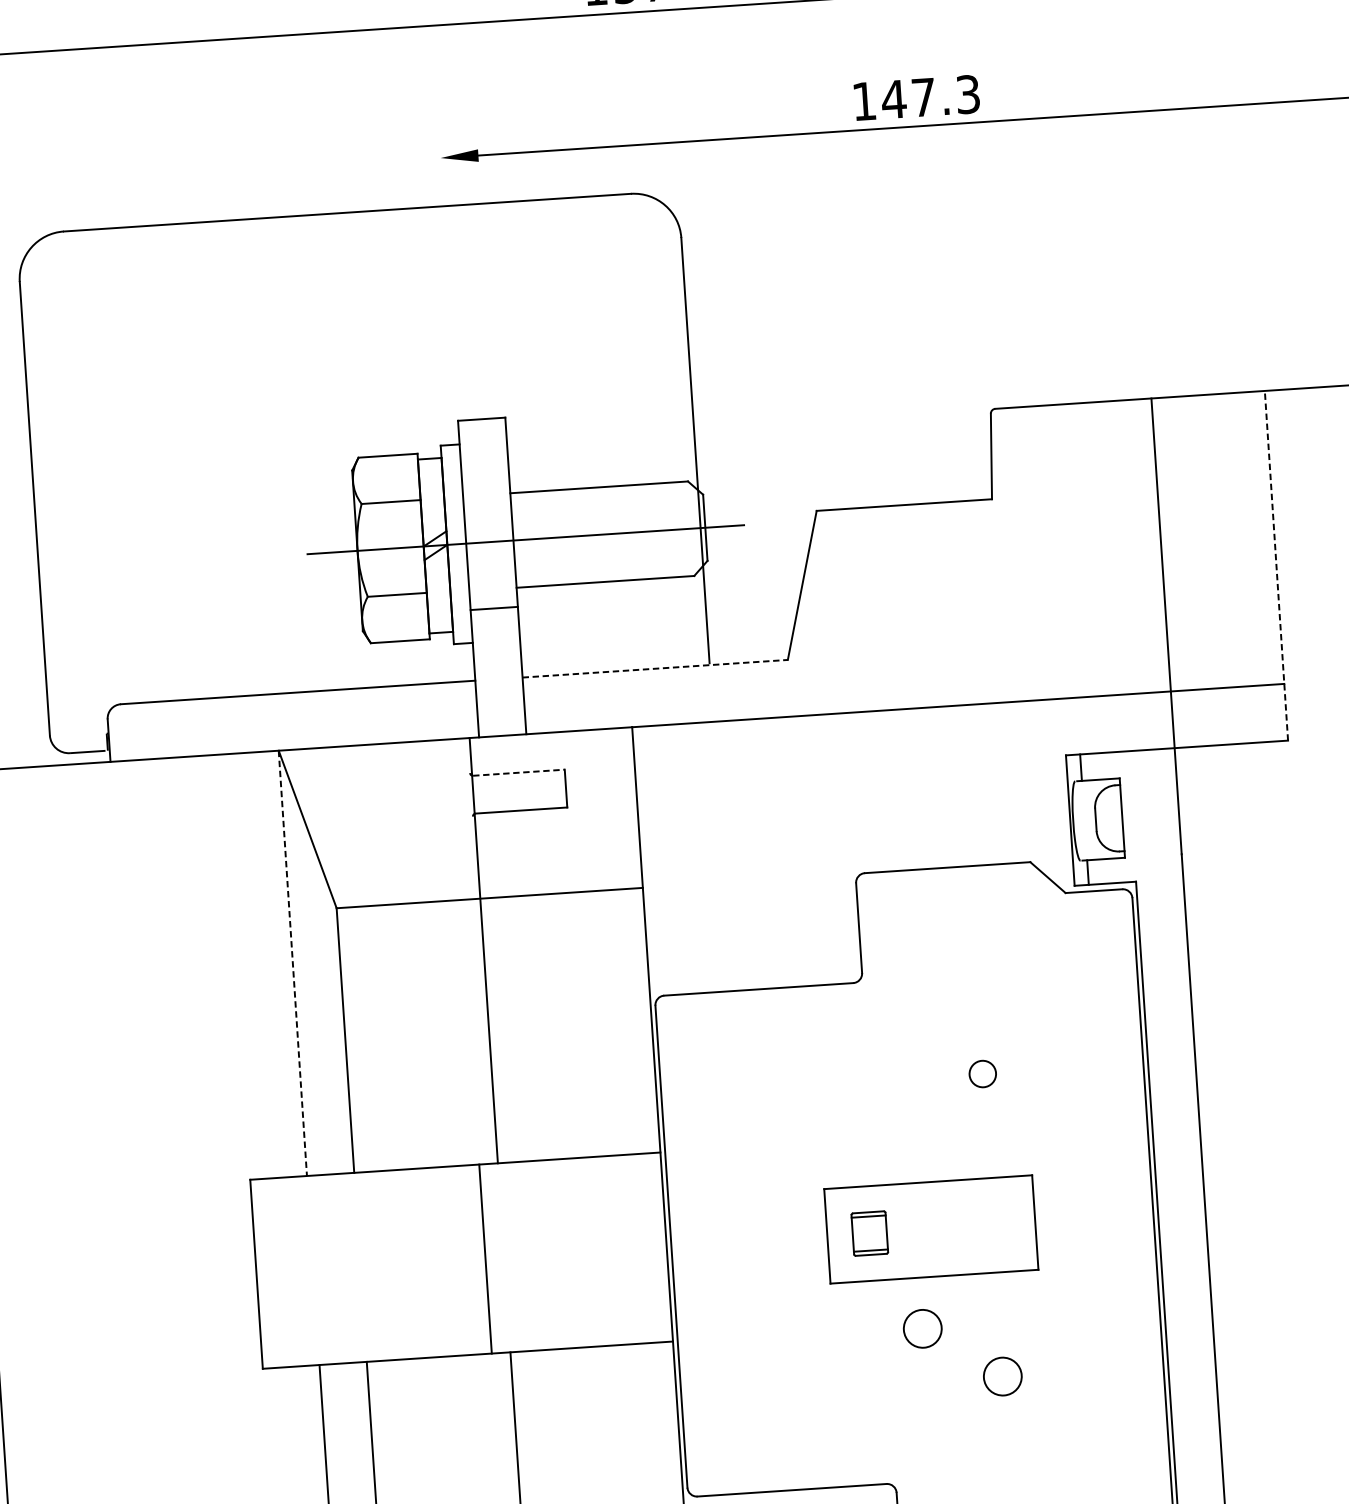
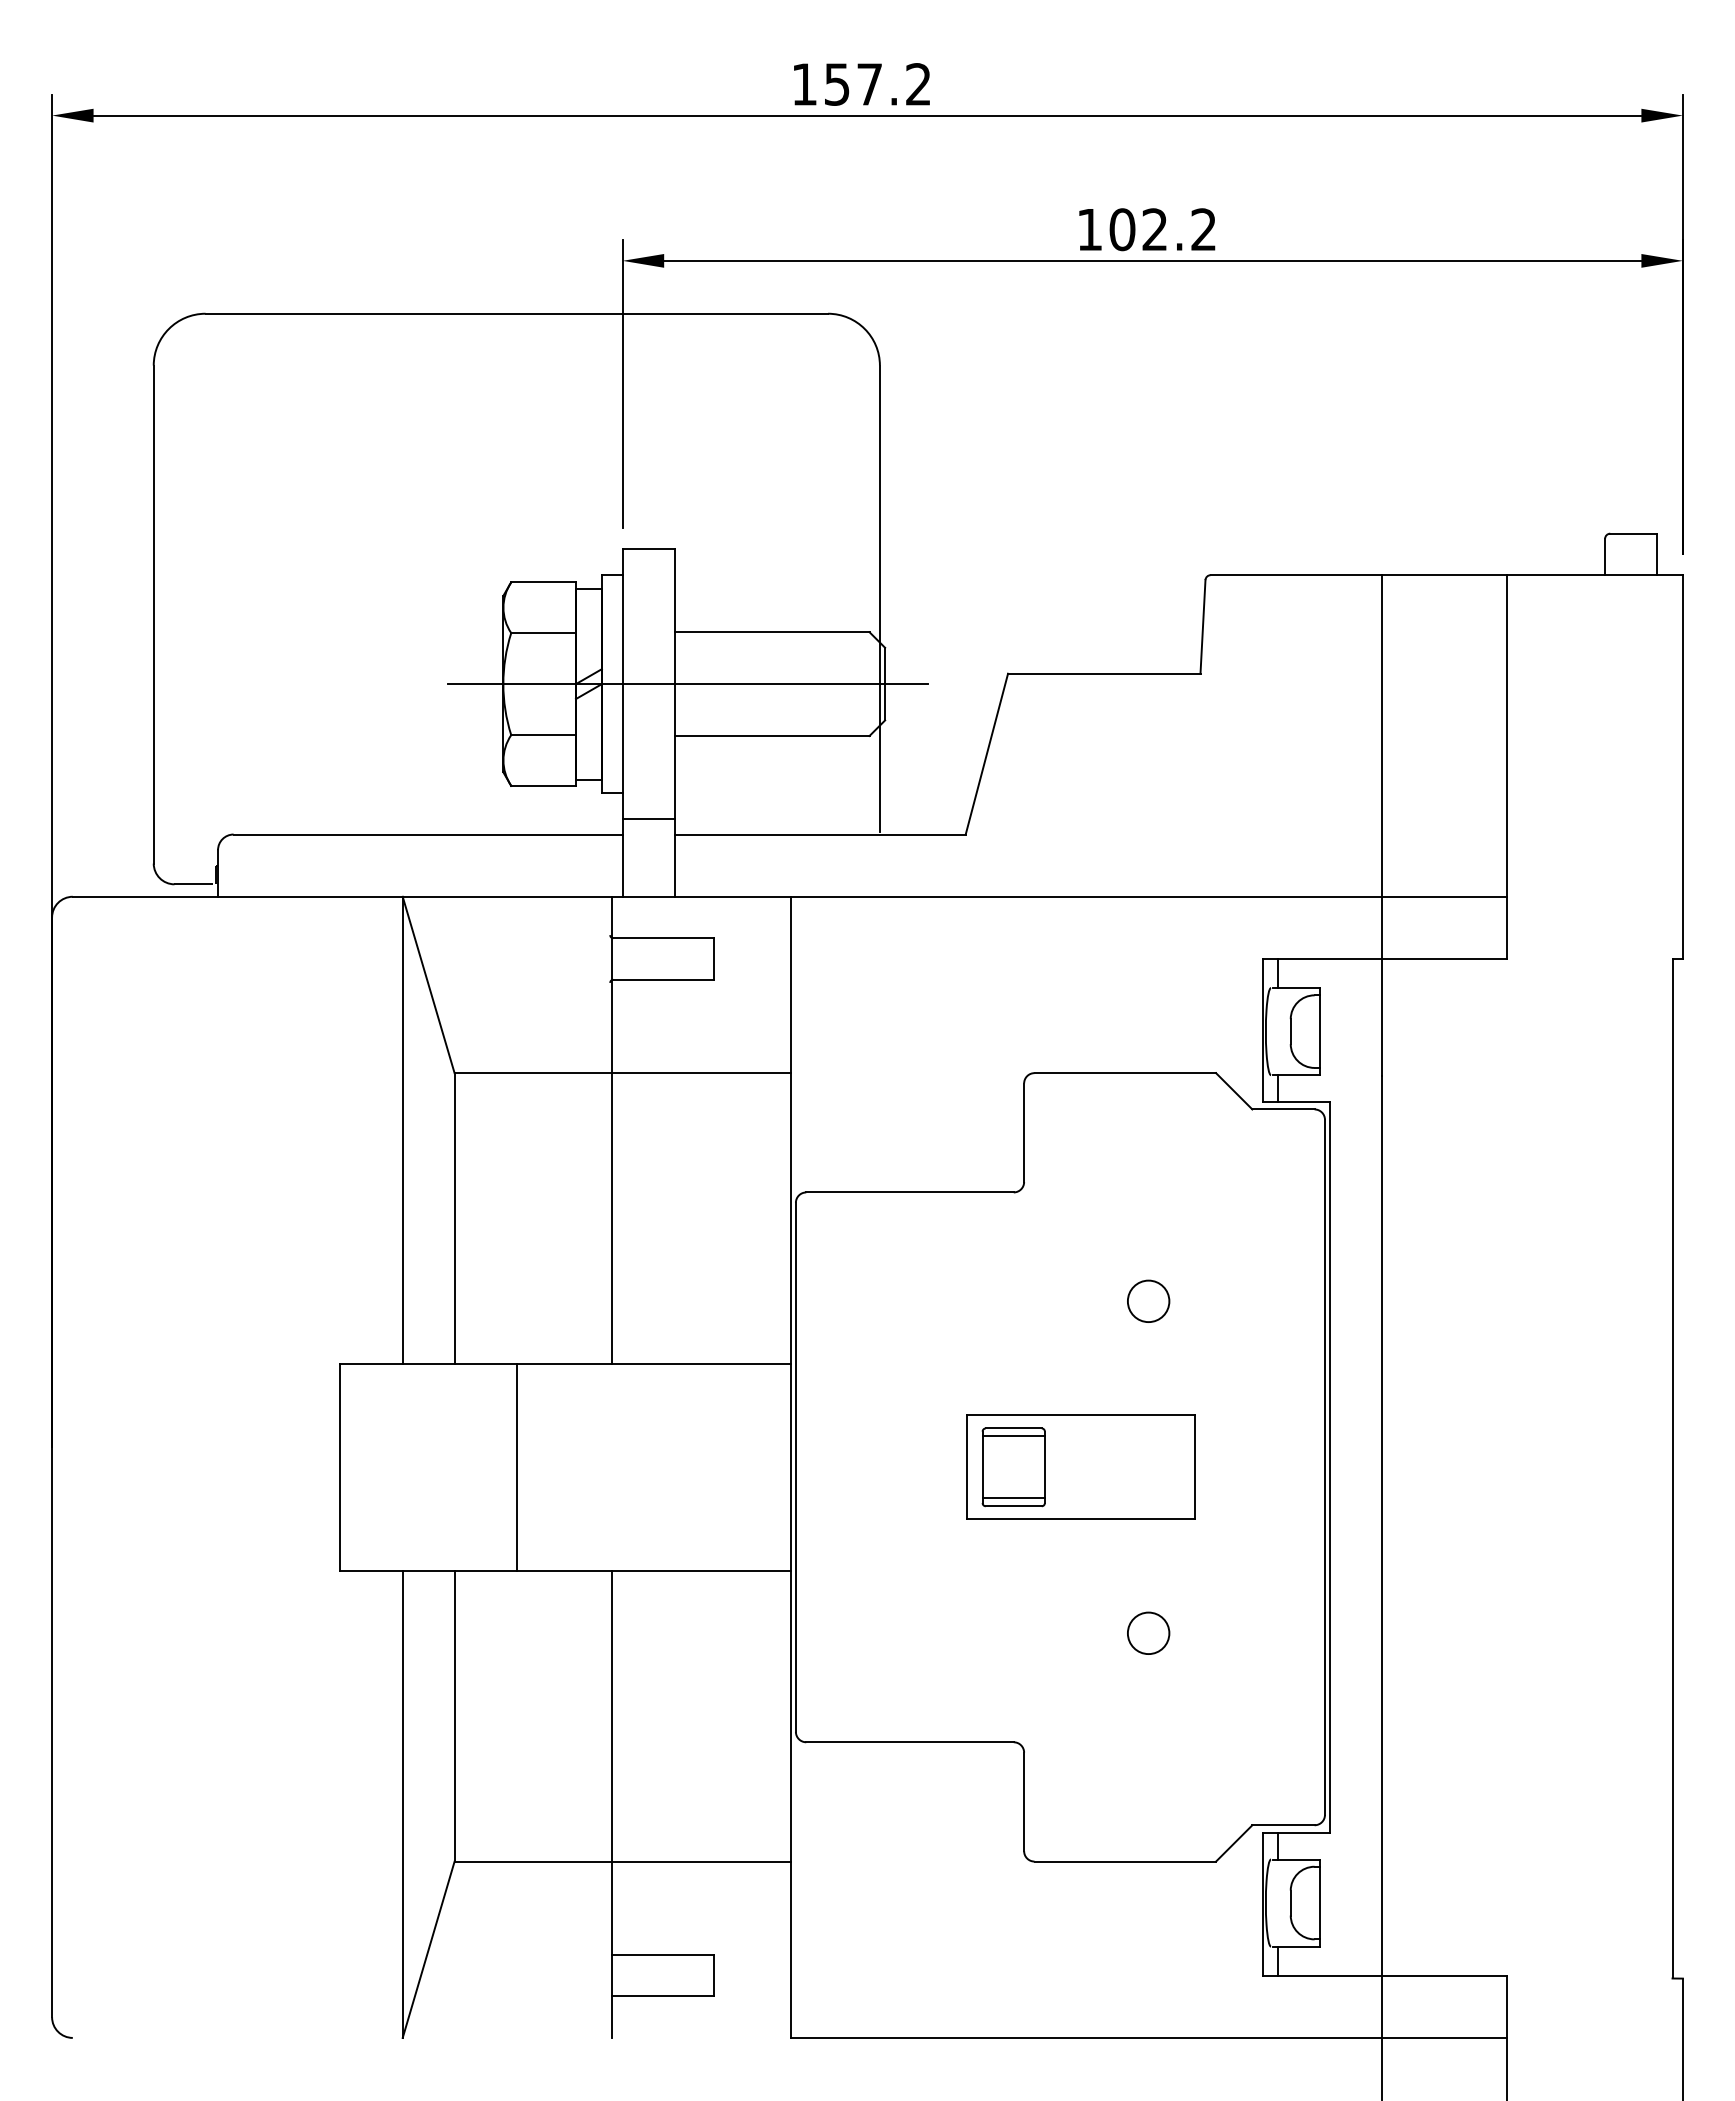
text: (930, 96) -> (1162, 229), 147.3 -> 102.2
line: (447, 270) -> (622, 384), added
line: (1276, 566) -> (1506, 767), dashed -> solid
line: (494, 608) -> (648, 818), moved
line: (655, 668) -> (820, 834), dashed -> solid
line: (519, 772) -> (664, 938), dashed -> solid
line: (292, 963) -> (402, 1130), dashed -> solid
circle: (982, 1073) -> (1148, 1300), size x1.43
part: (869, 1233) -> (1013, 1467), size x1.67
line: (485, 1259) -> (516, 1467), moved
circle: (922, 1328) -> (1064, 1574), removed

